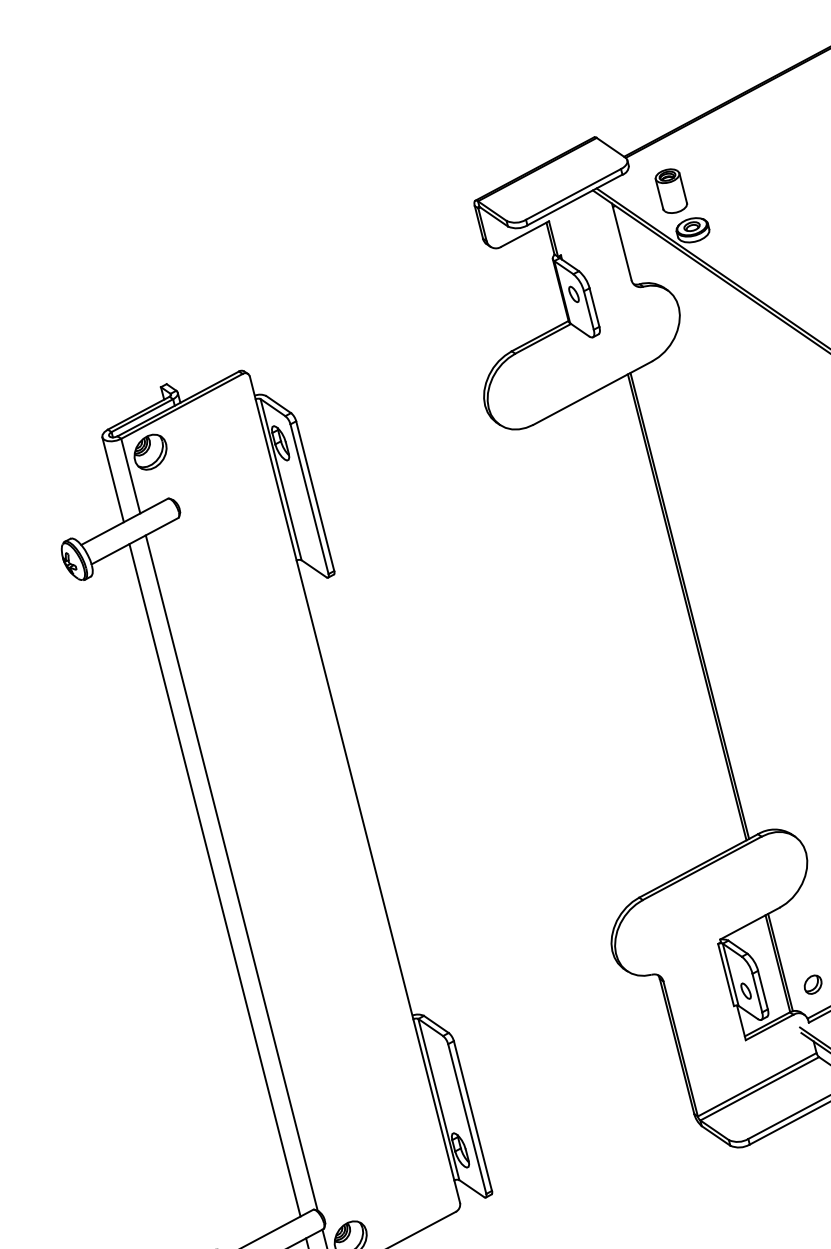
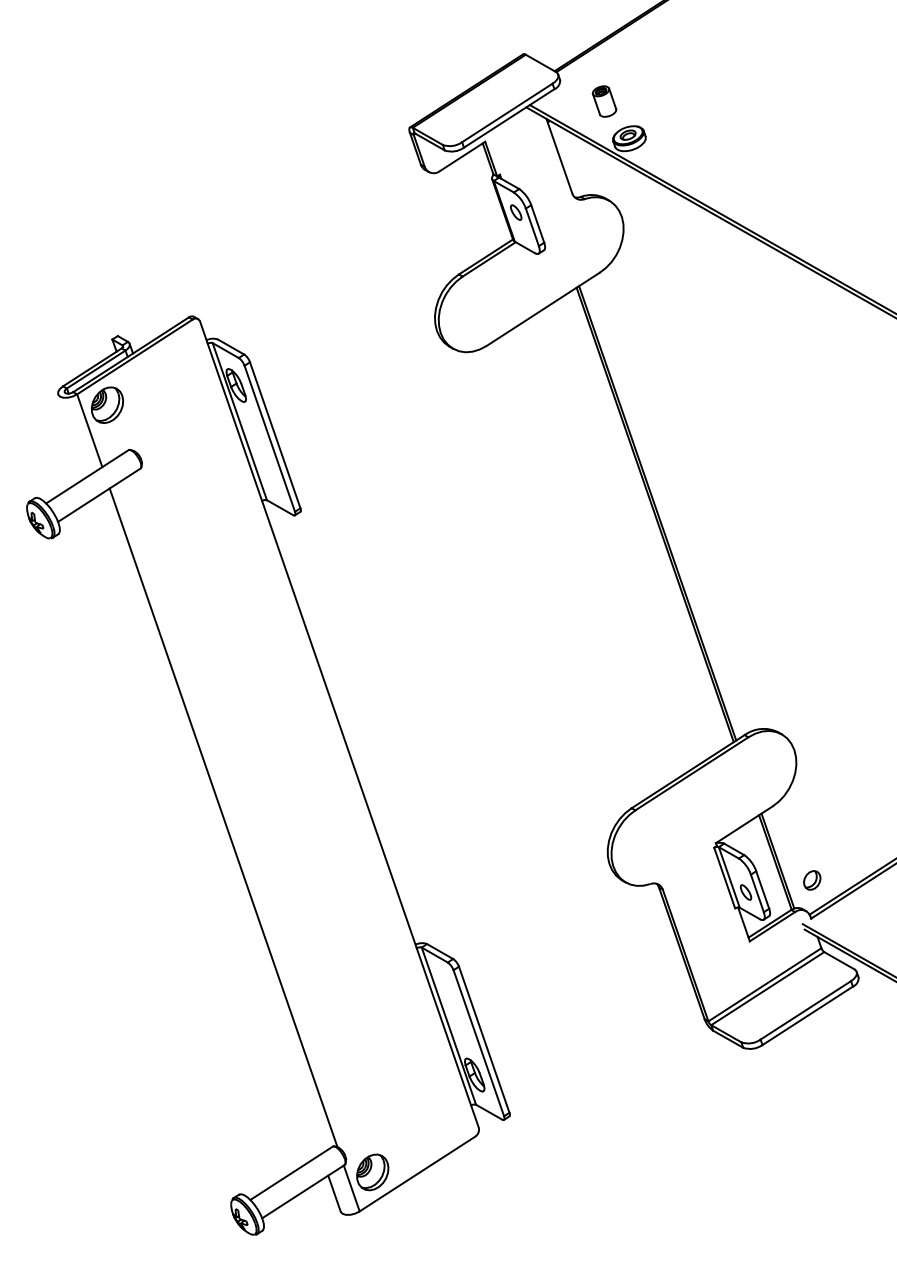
part: (671, 191) -> (604, 101), size x0.7
line: (113, 479) -> (72, 435), removed
line: (215, 880) -> (207, 826), removed

